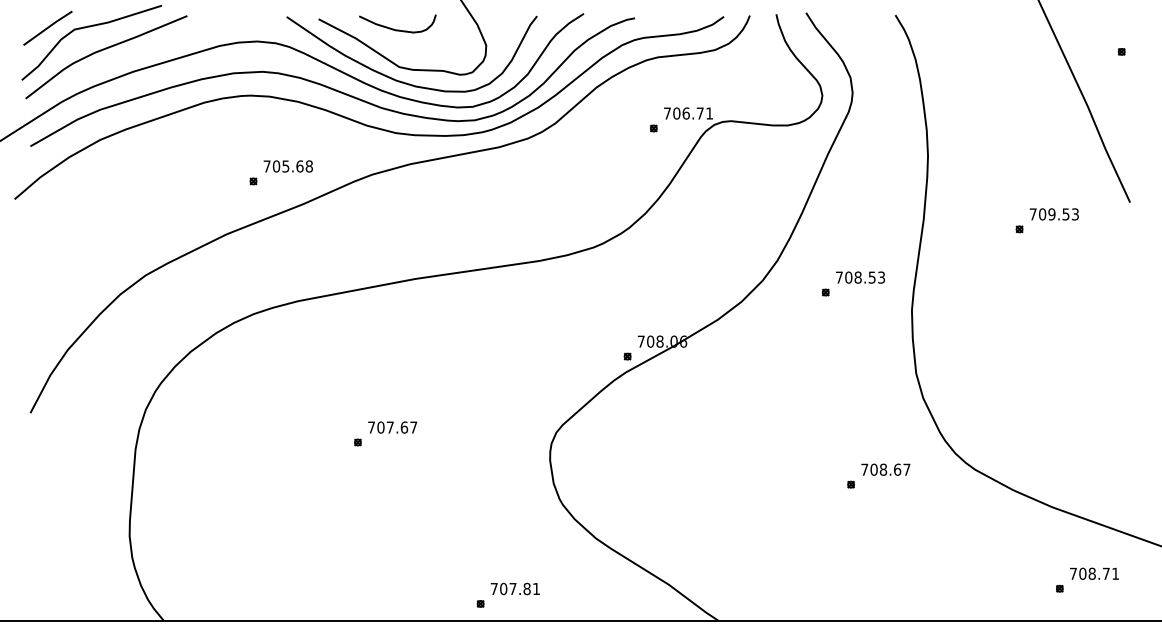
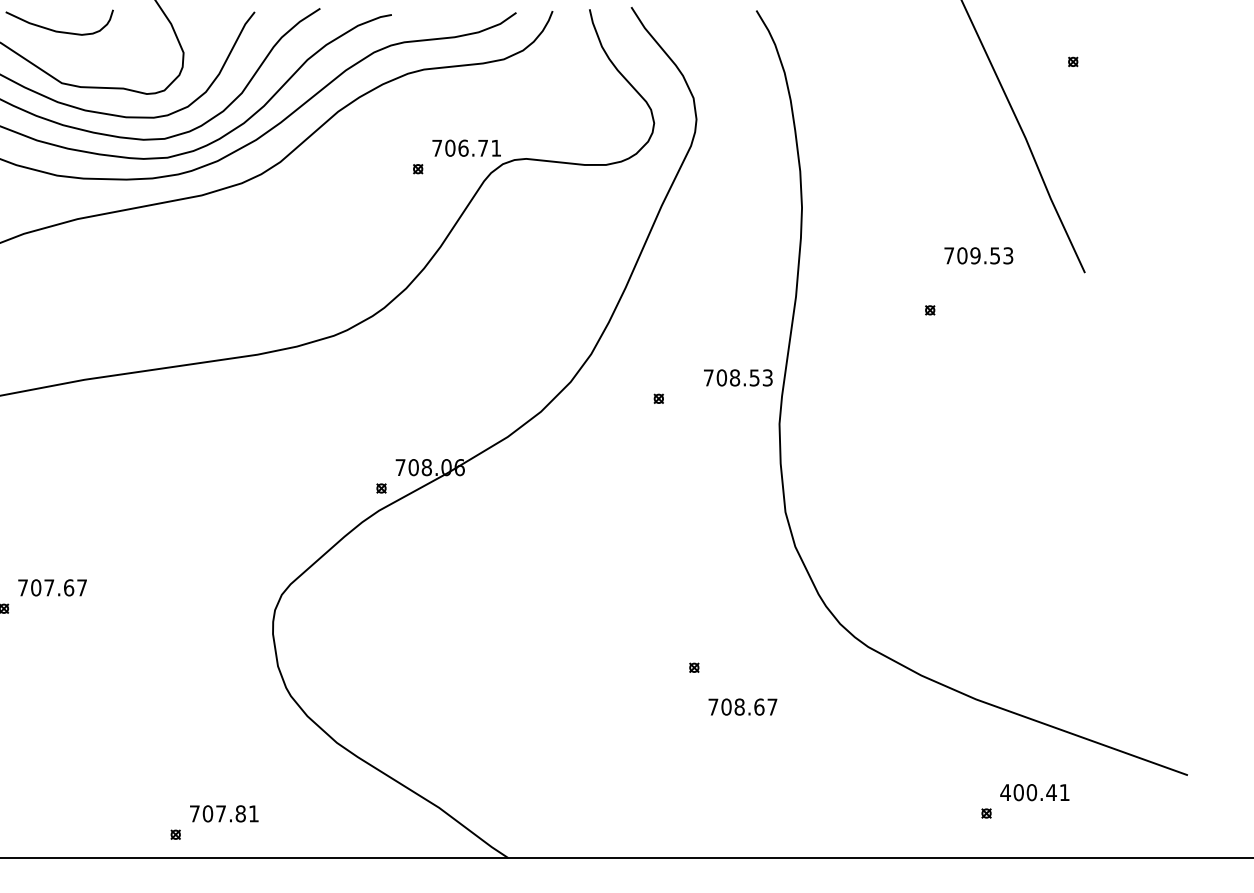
text: (1053, 214) -> (977, 255), moved
text: (860, 277) -> (738, 377), moved
text: (885, 469) -> (742, 706), moved
text: (1089, 573) -> (1028, 792), 708.71 -> 400.41

